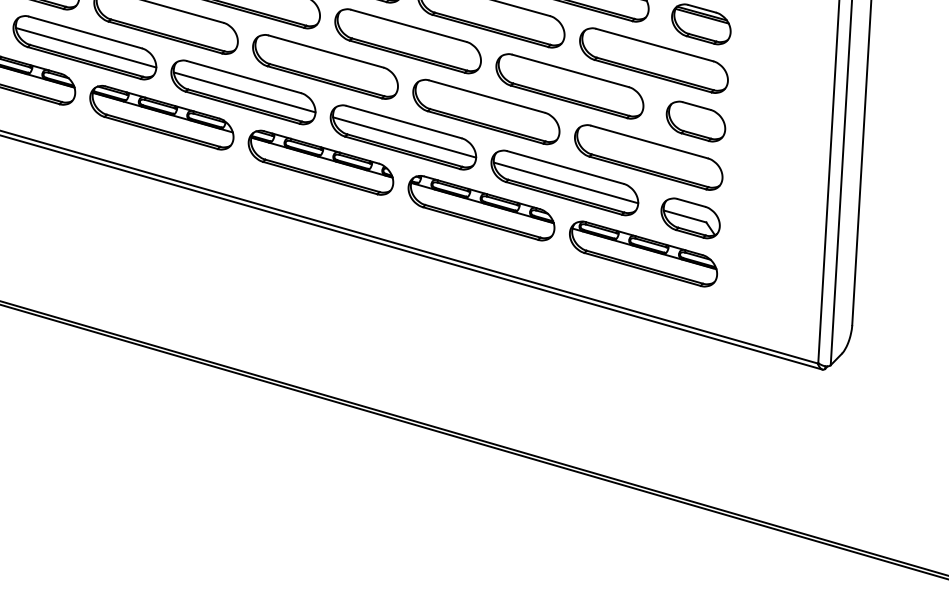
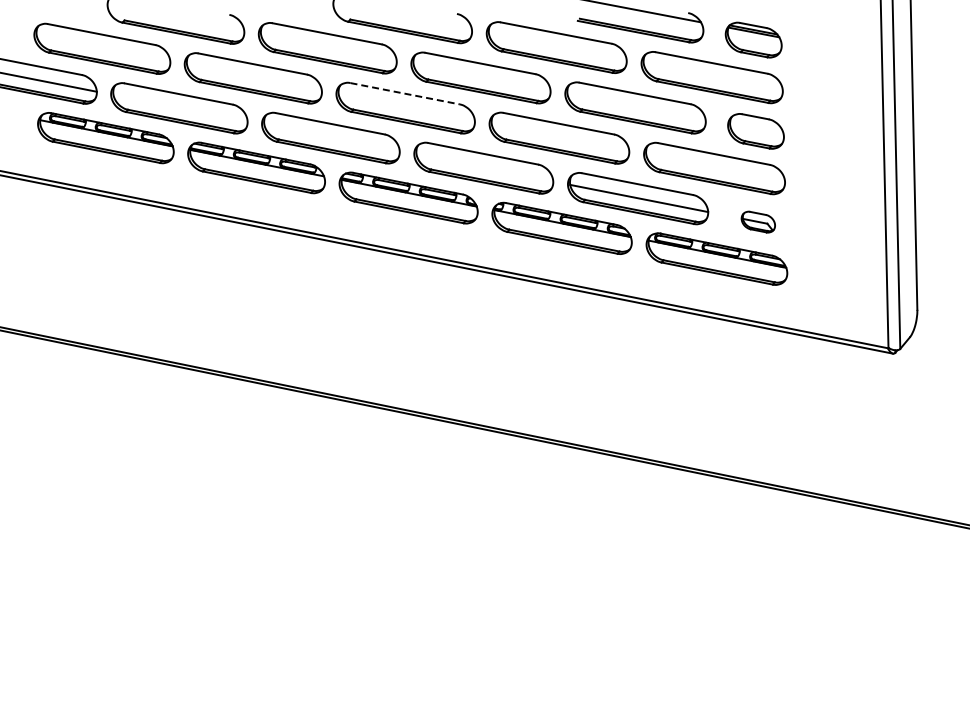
line: (86, 48) -> (180, 108), removed
line: (326, 51) -> (405, 93), solid -> dashed
line: (244, 91) -> (331, 137), removed
line: (404, 136) -> (484, 167), removed
part: (690, 217) -> (758, 221), size x0.6

